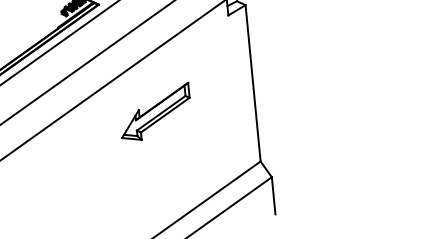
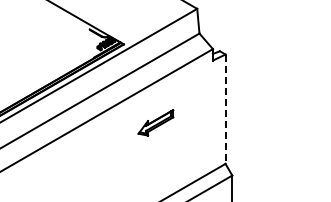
line: (253, 83) -> (225, 109), solid -> dashed
part: (154, 111) -> (155, 122), size x0.7

